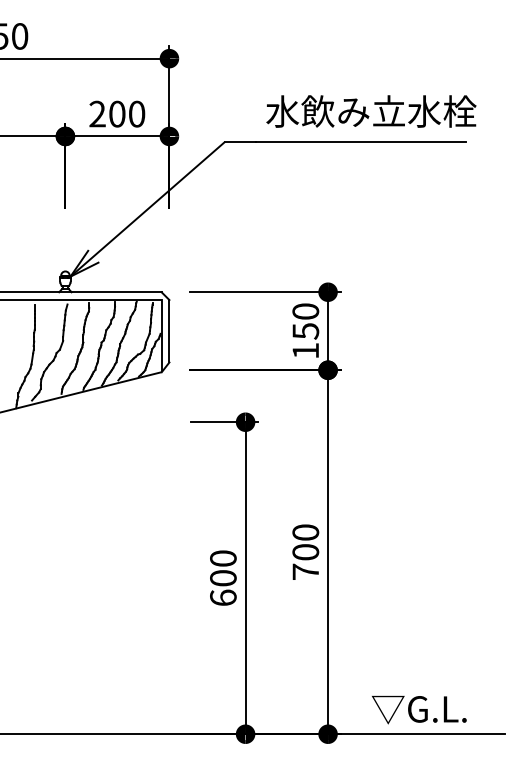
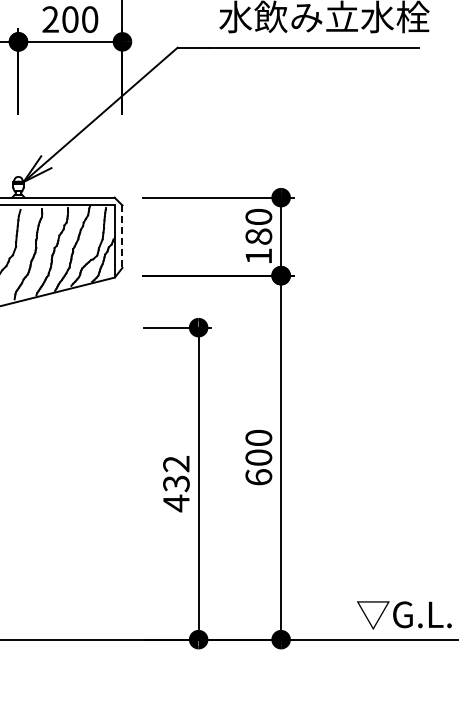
line: (169, 331) -> (122, 236), solid -> dashed
text: (305, 331) -> (258, 236), 150 -> 180
text: (305, 571) -> (258, 476), 700 -> 600
text: (223, 578) -> (176, 483), 600 -> 432
text: (419, 709) -> (404, 614), moved

